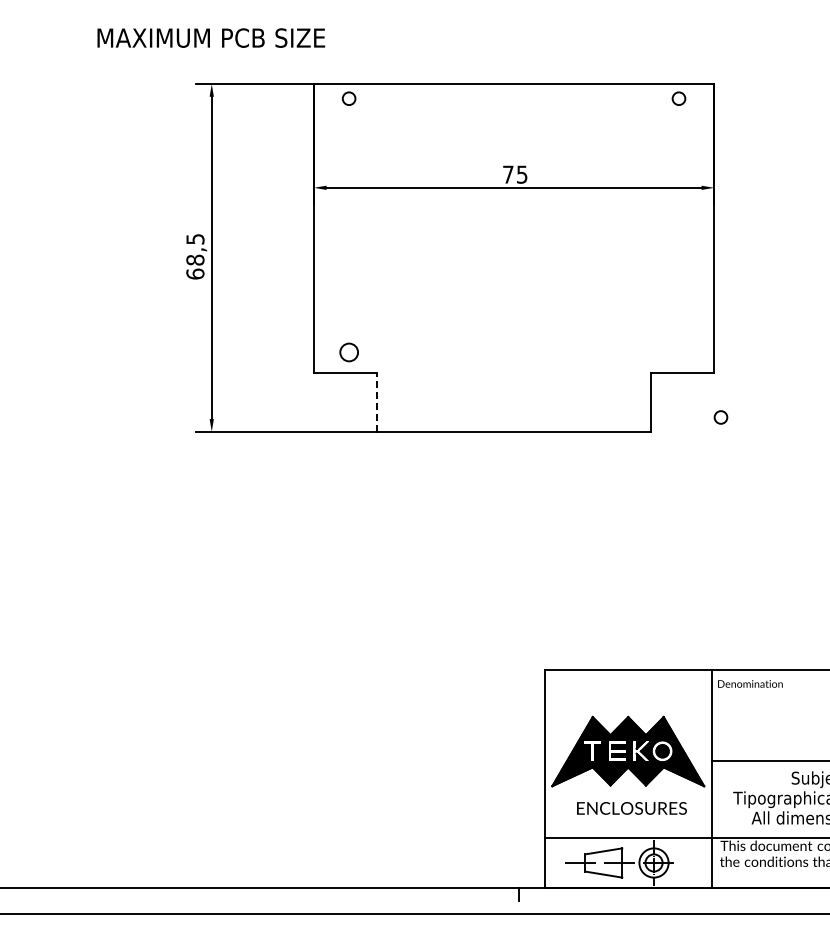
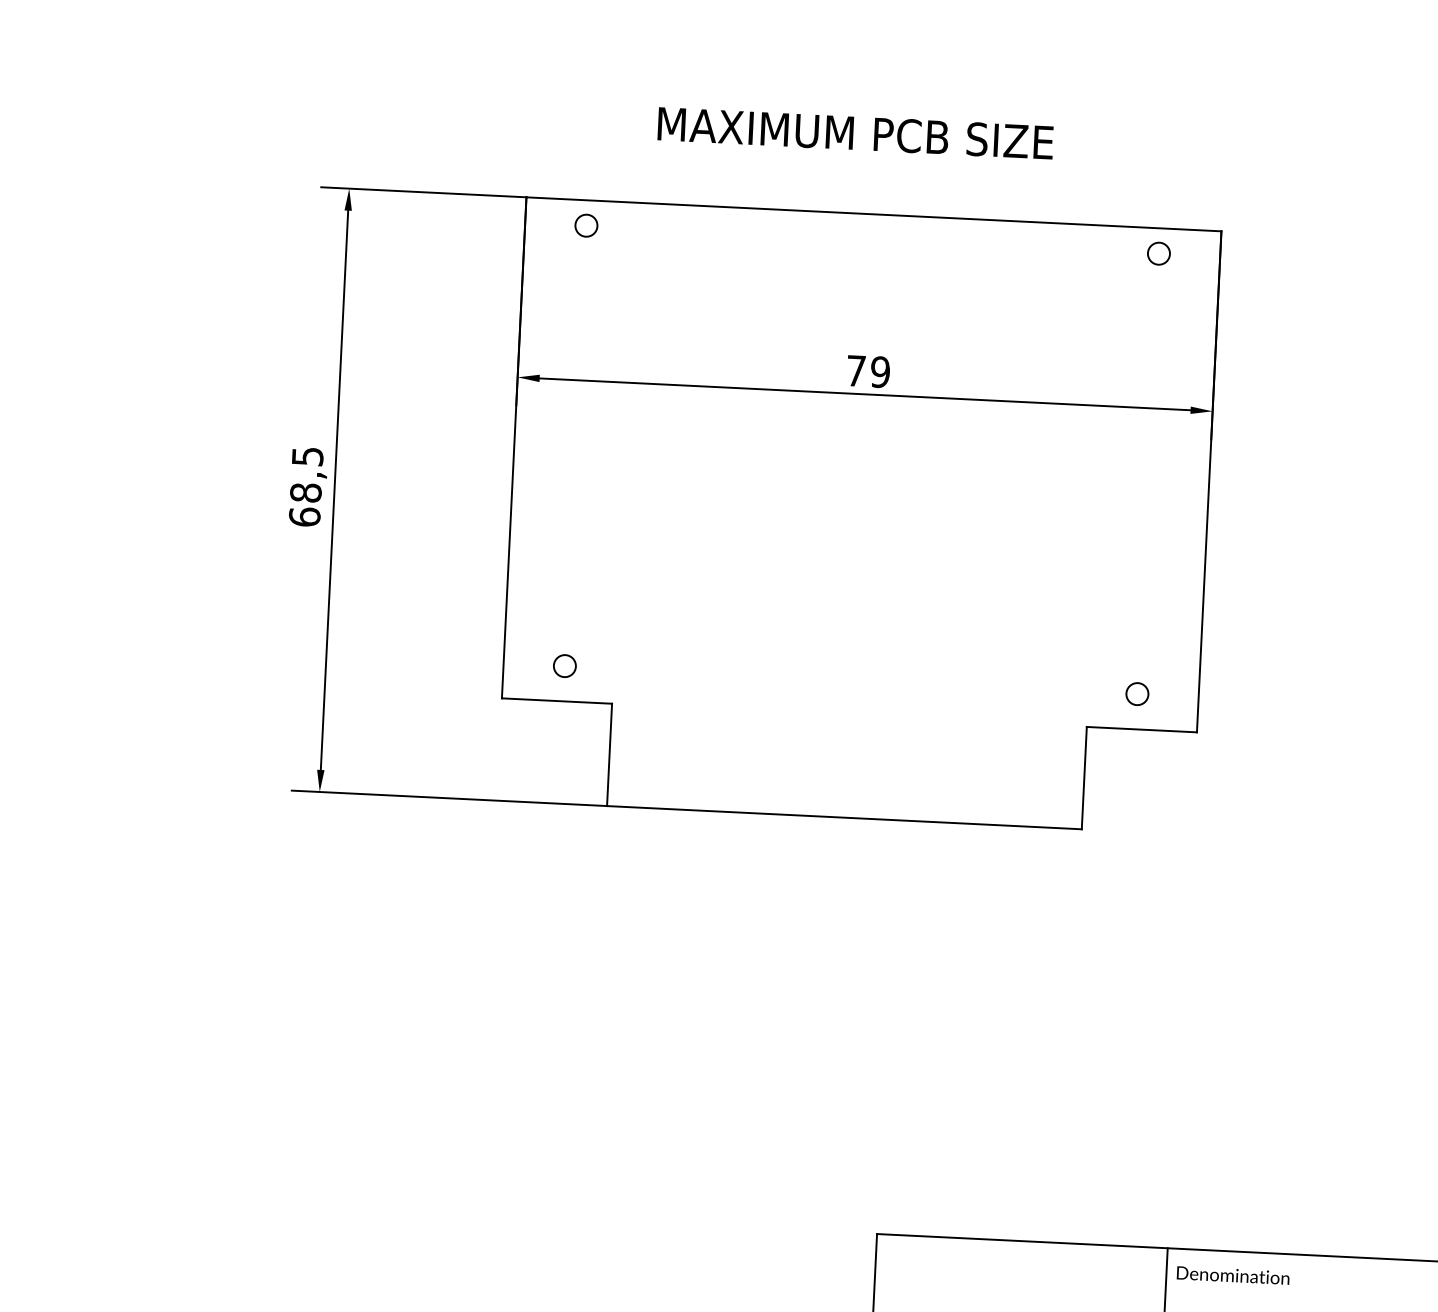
text: (211, 37) -> (856, 132), moved
text: (521, 174) -> (879, 371), 75 -> 79
circle: (348, 352) -> (563, 666), size x0.71
line: (377, 401) -> (609, 753), dashed -> solid
circle: (720, 417) -> (1136, 694), moved

